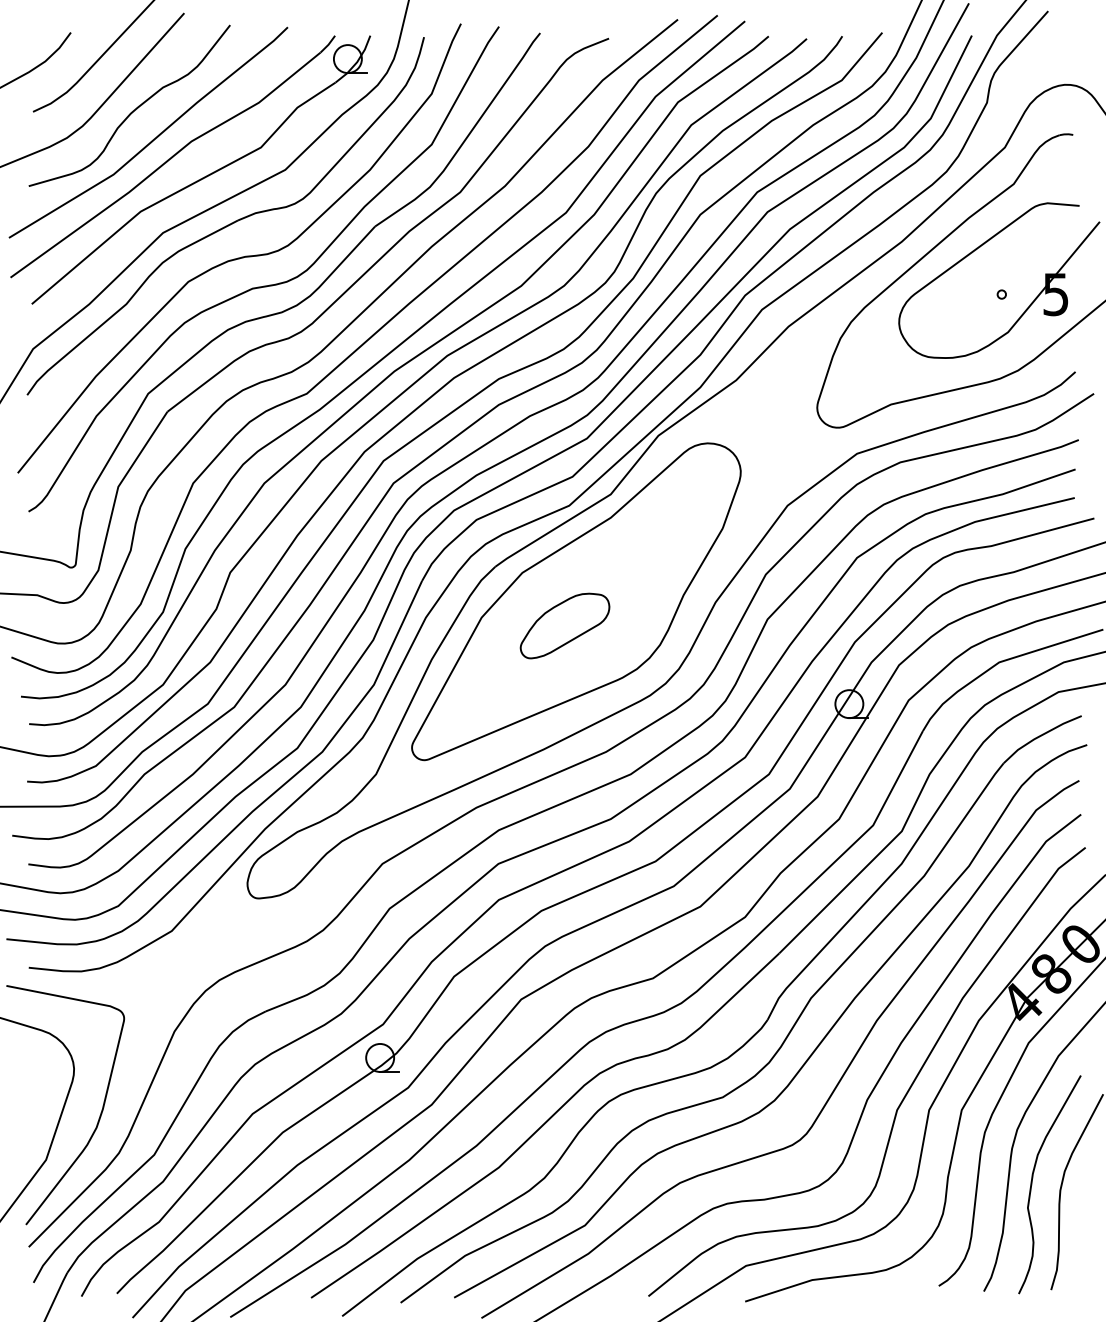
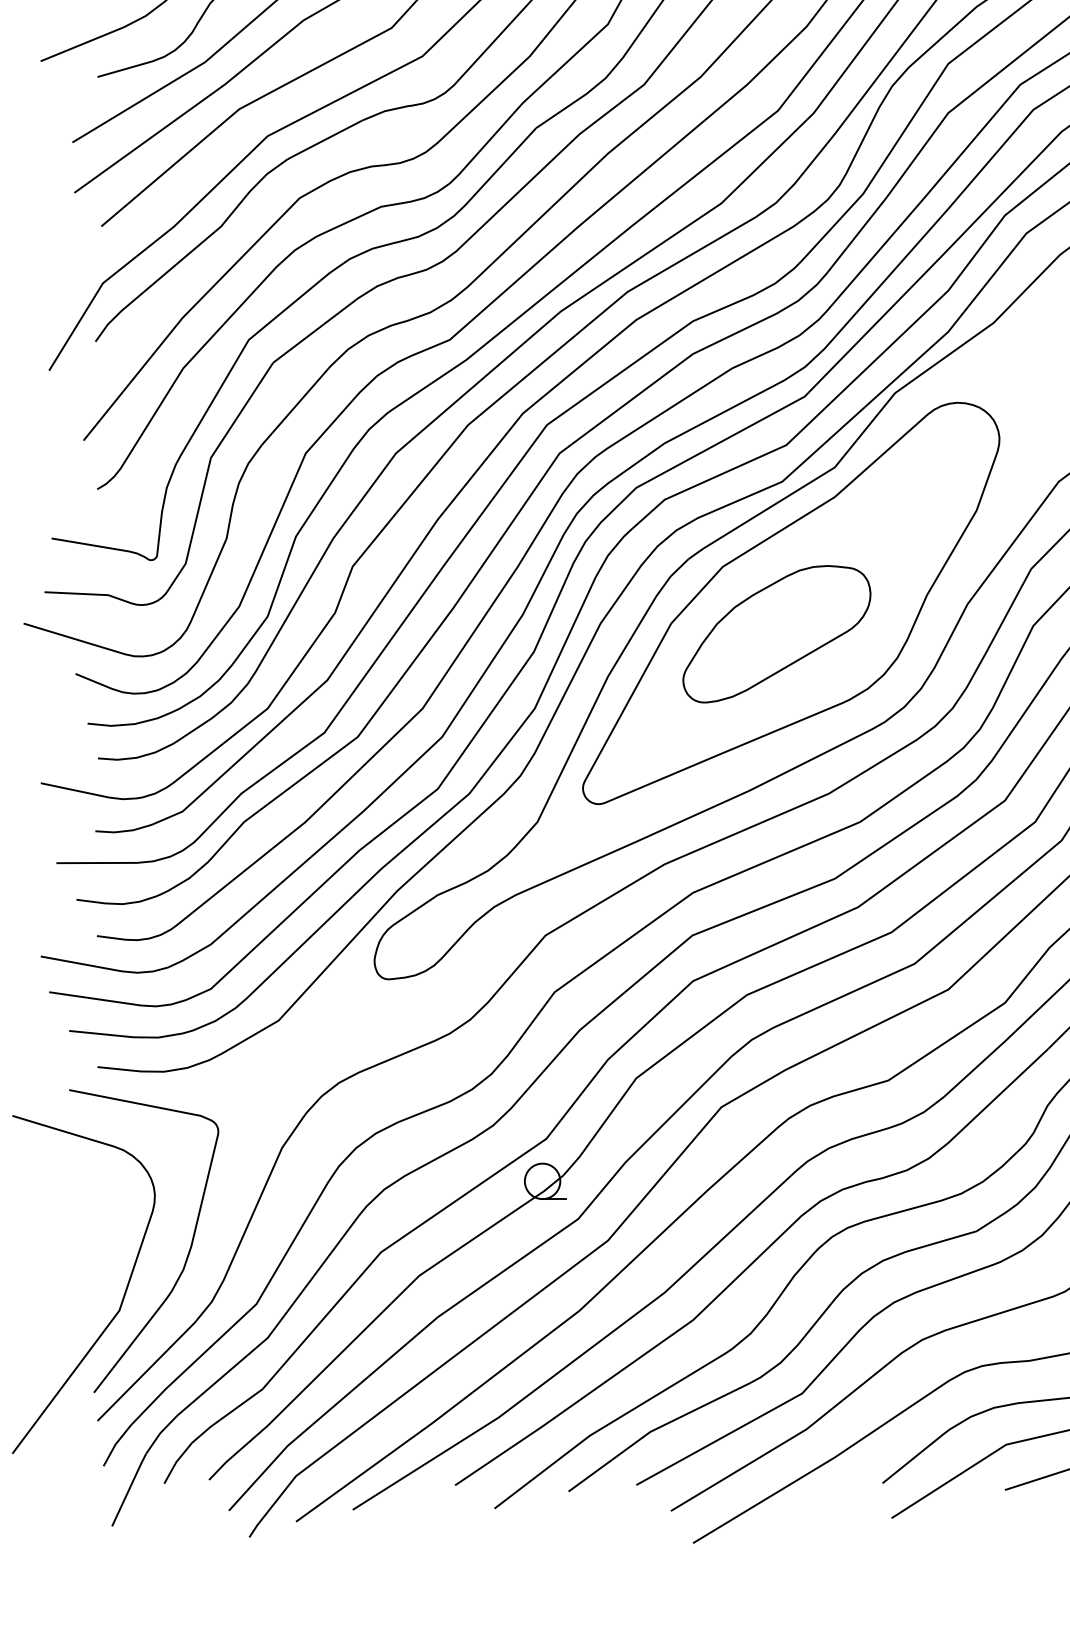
part: (564, 625) -> (776, 633), size x1.67

